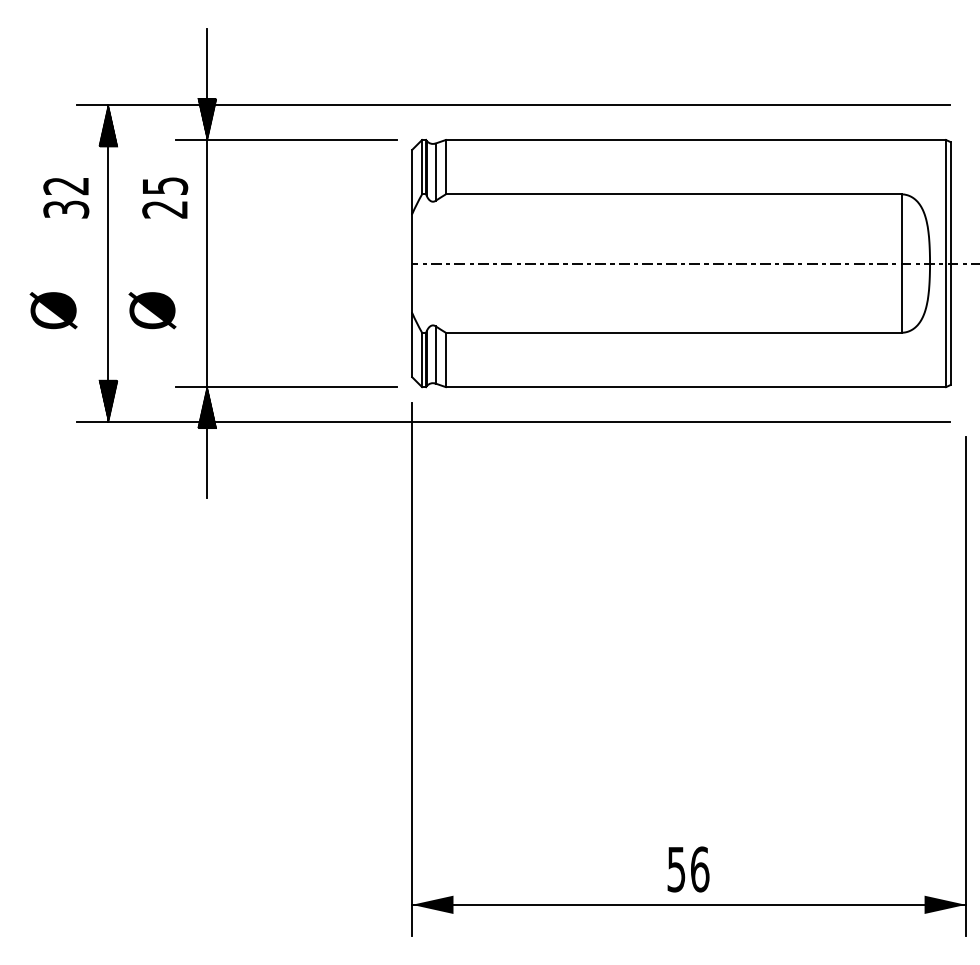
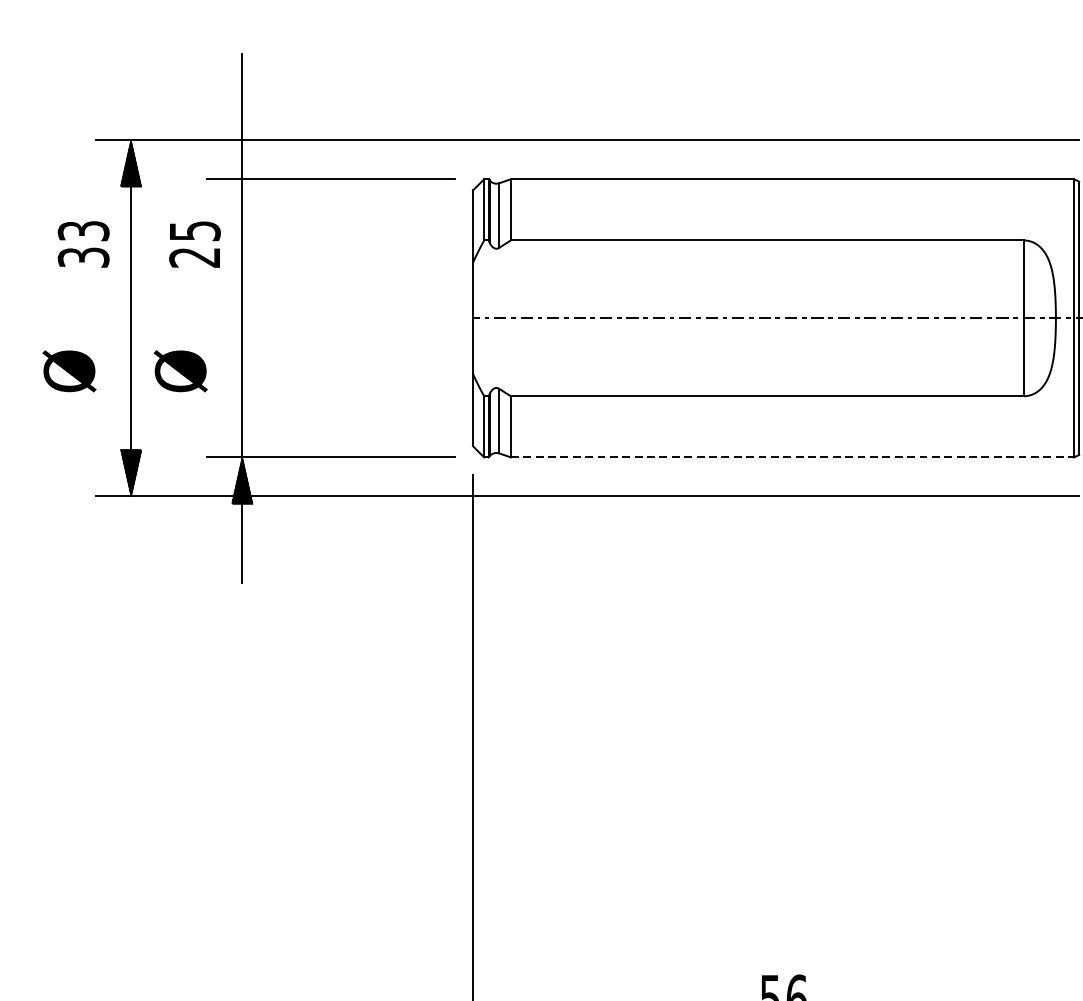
hatch: (207, 118) -> (242, 155), removed
text: (66, 186) -> (83, 231), 32 -> 33
line: (696, 387) -> (793, 457), solid -> dashed

